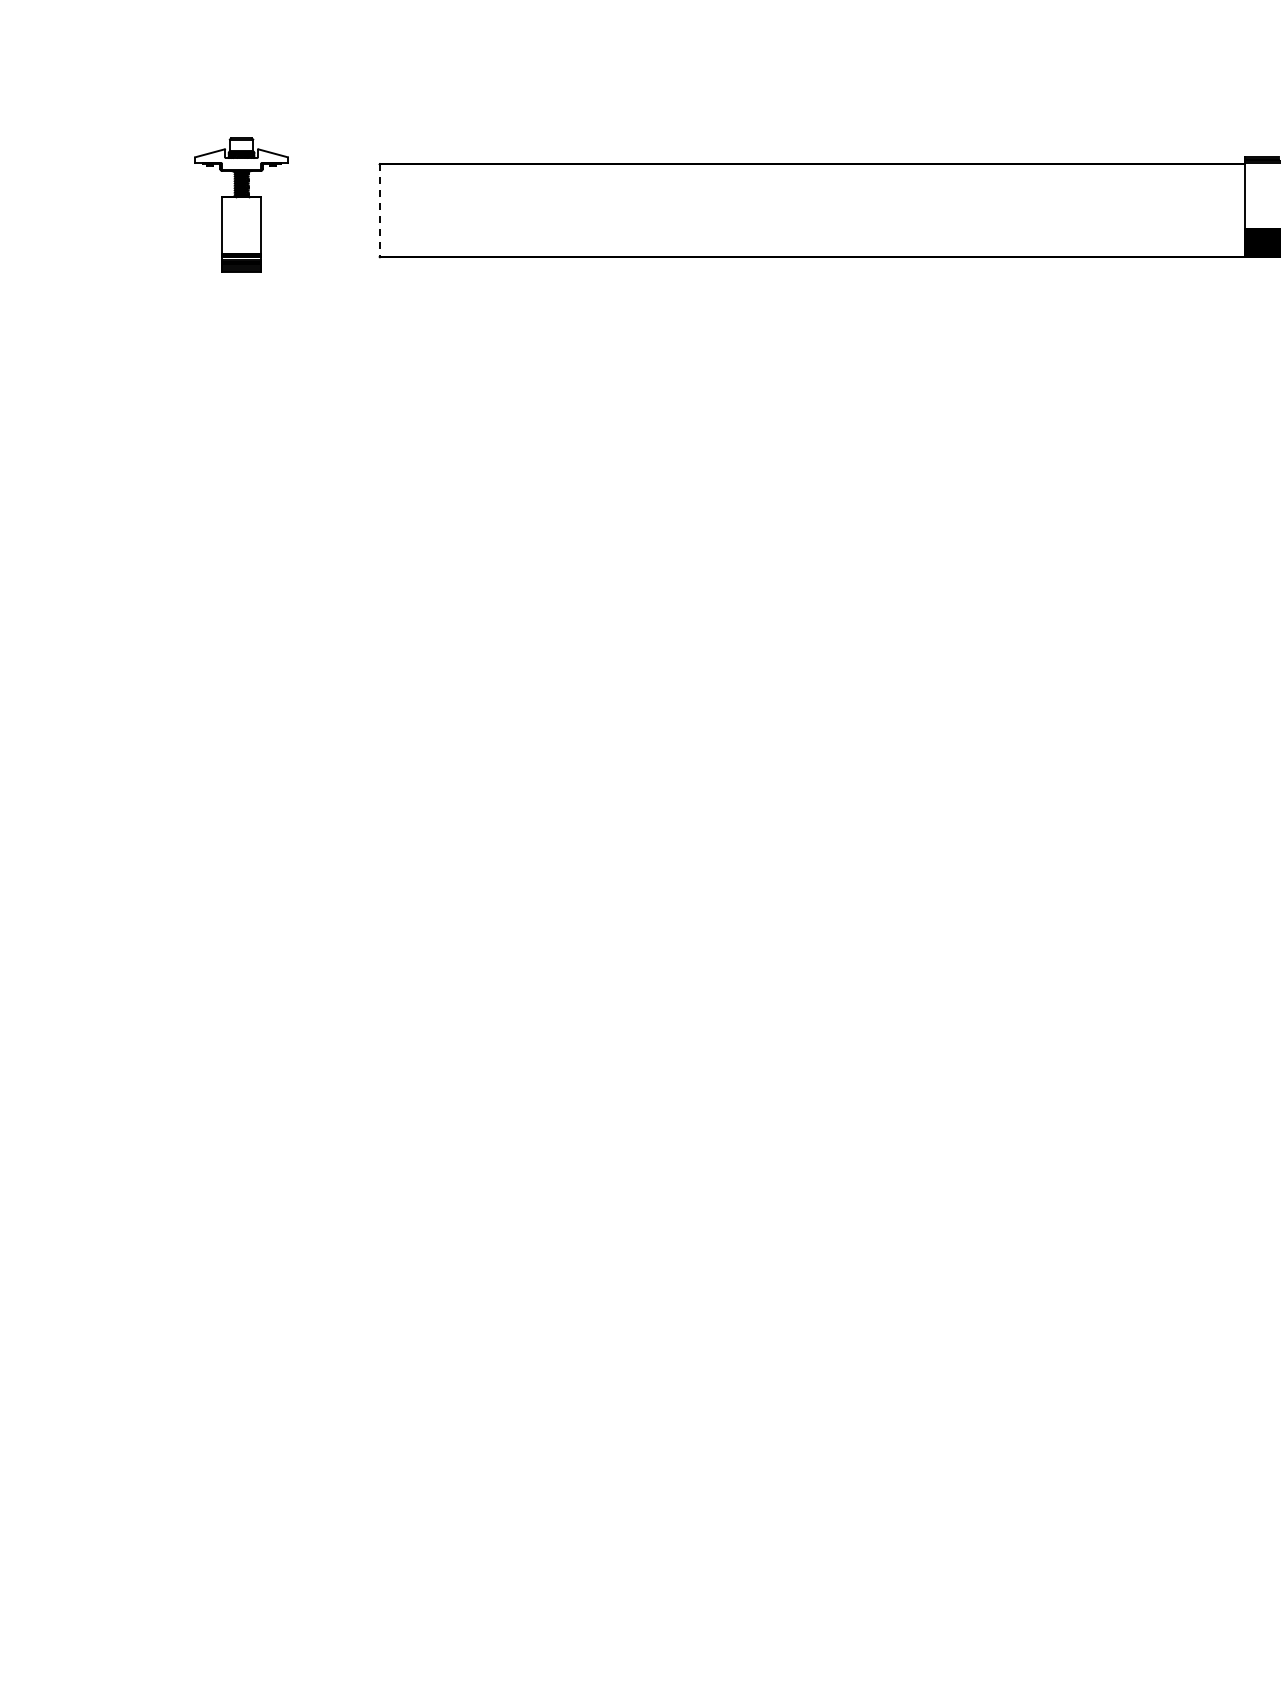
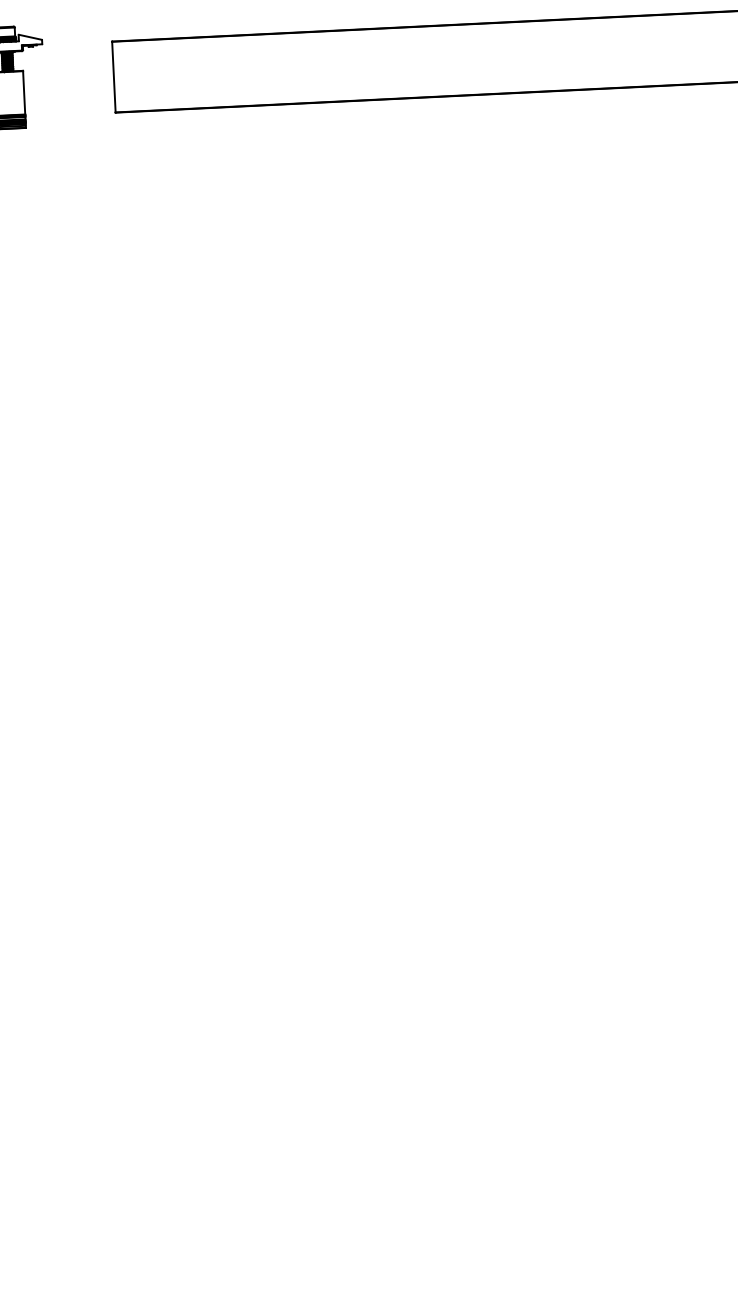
line: (379, 211) -> (113, 77), dashed -> solid

